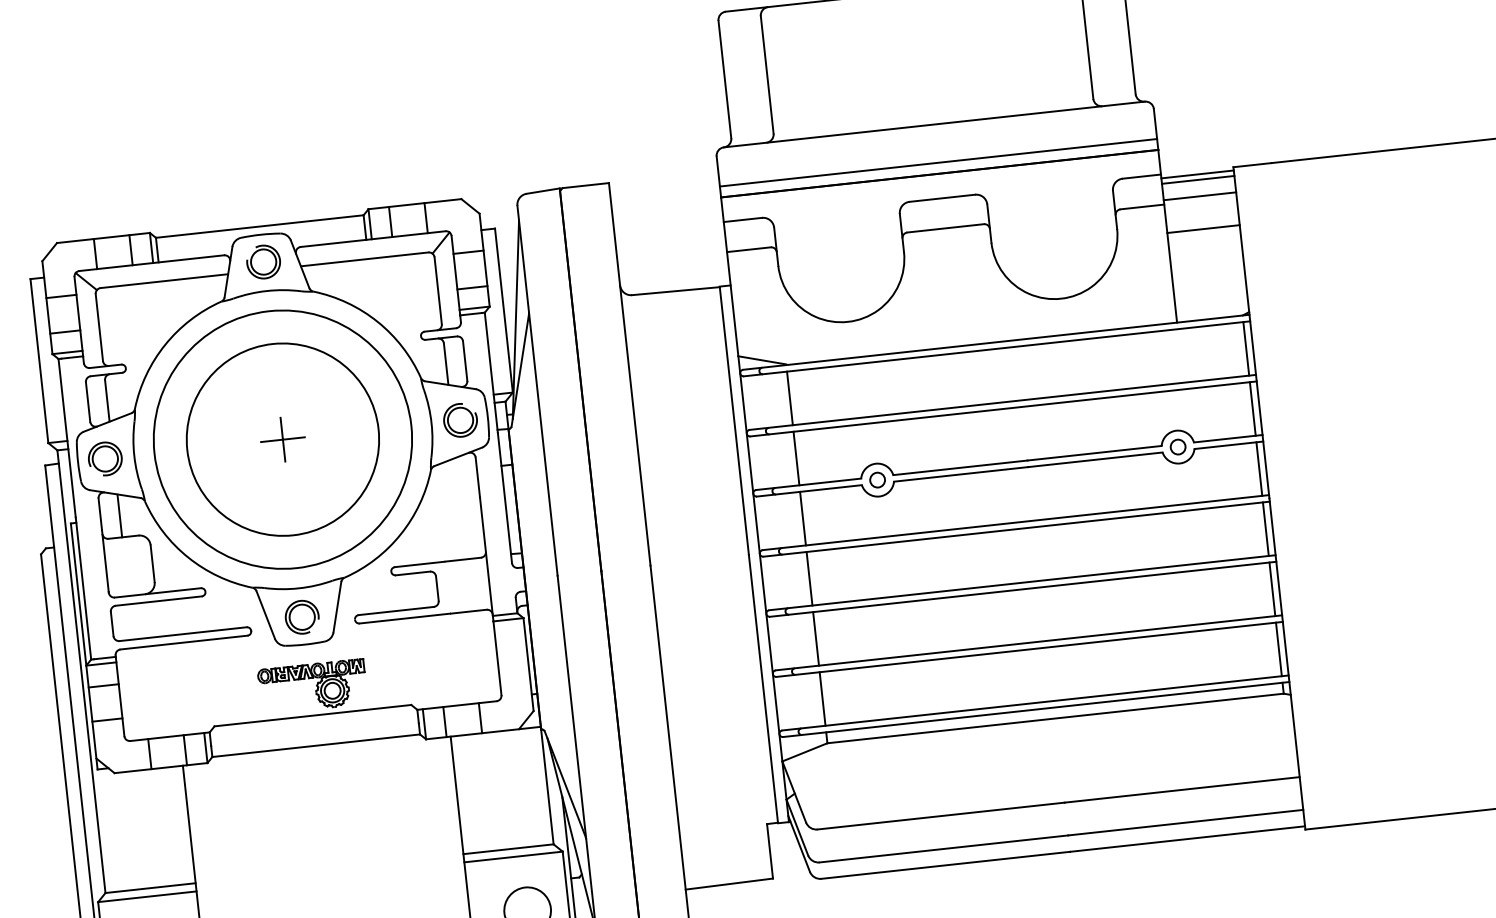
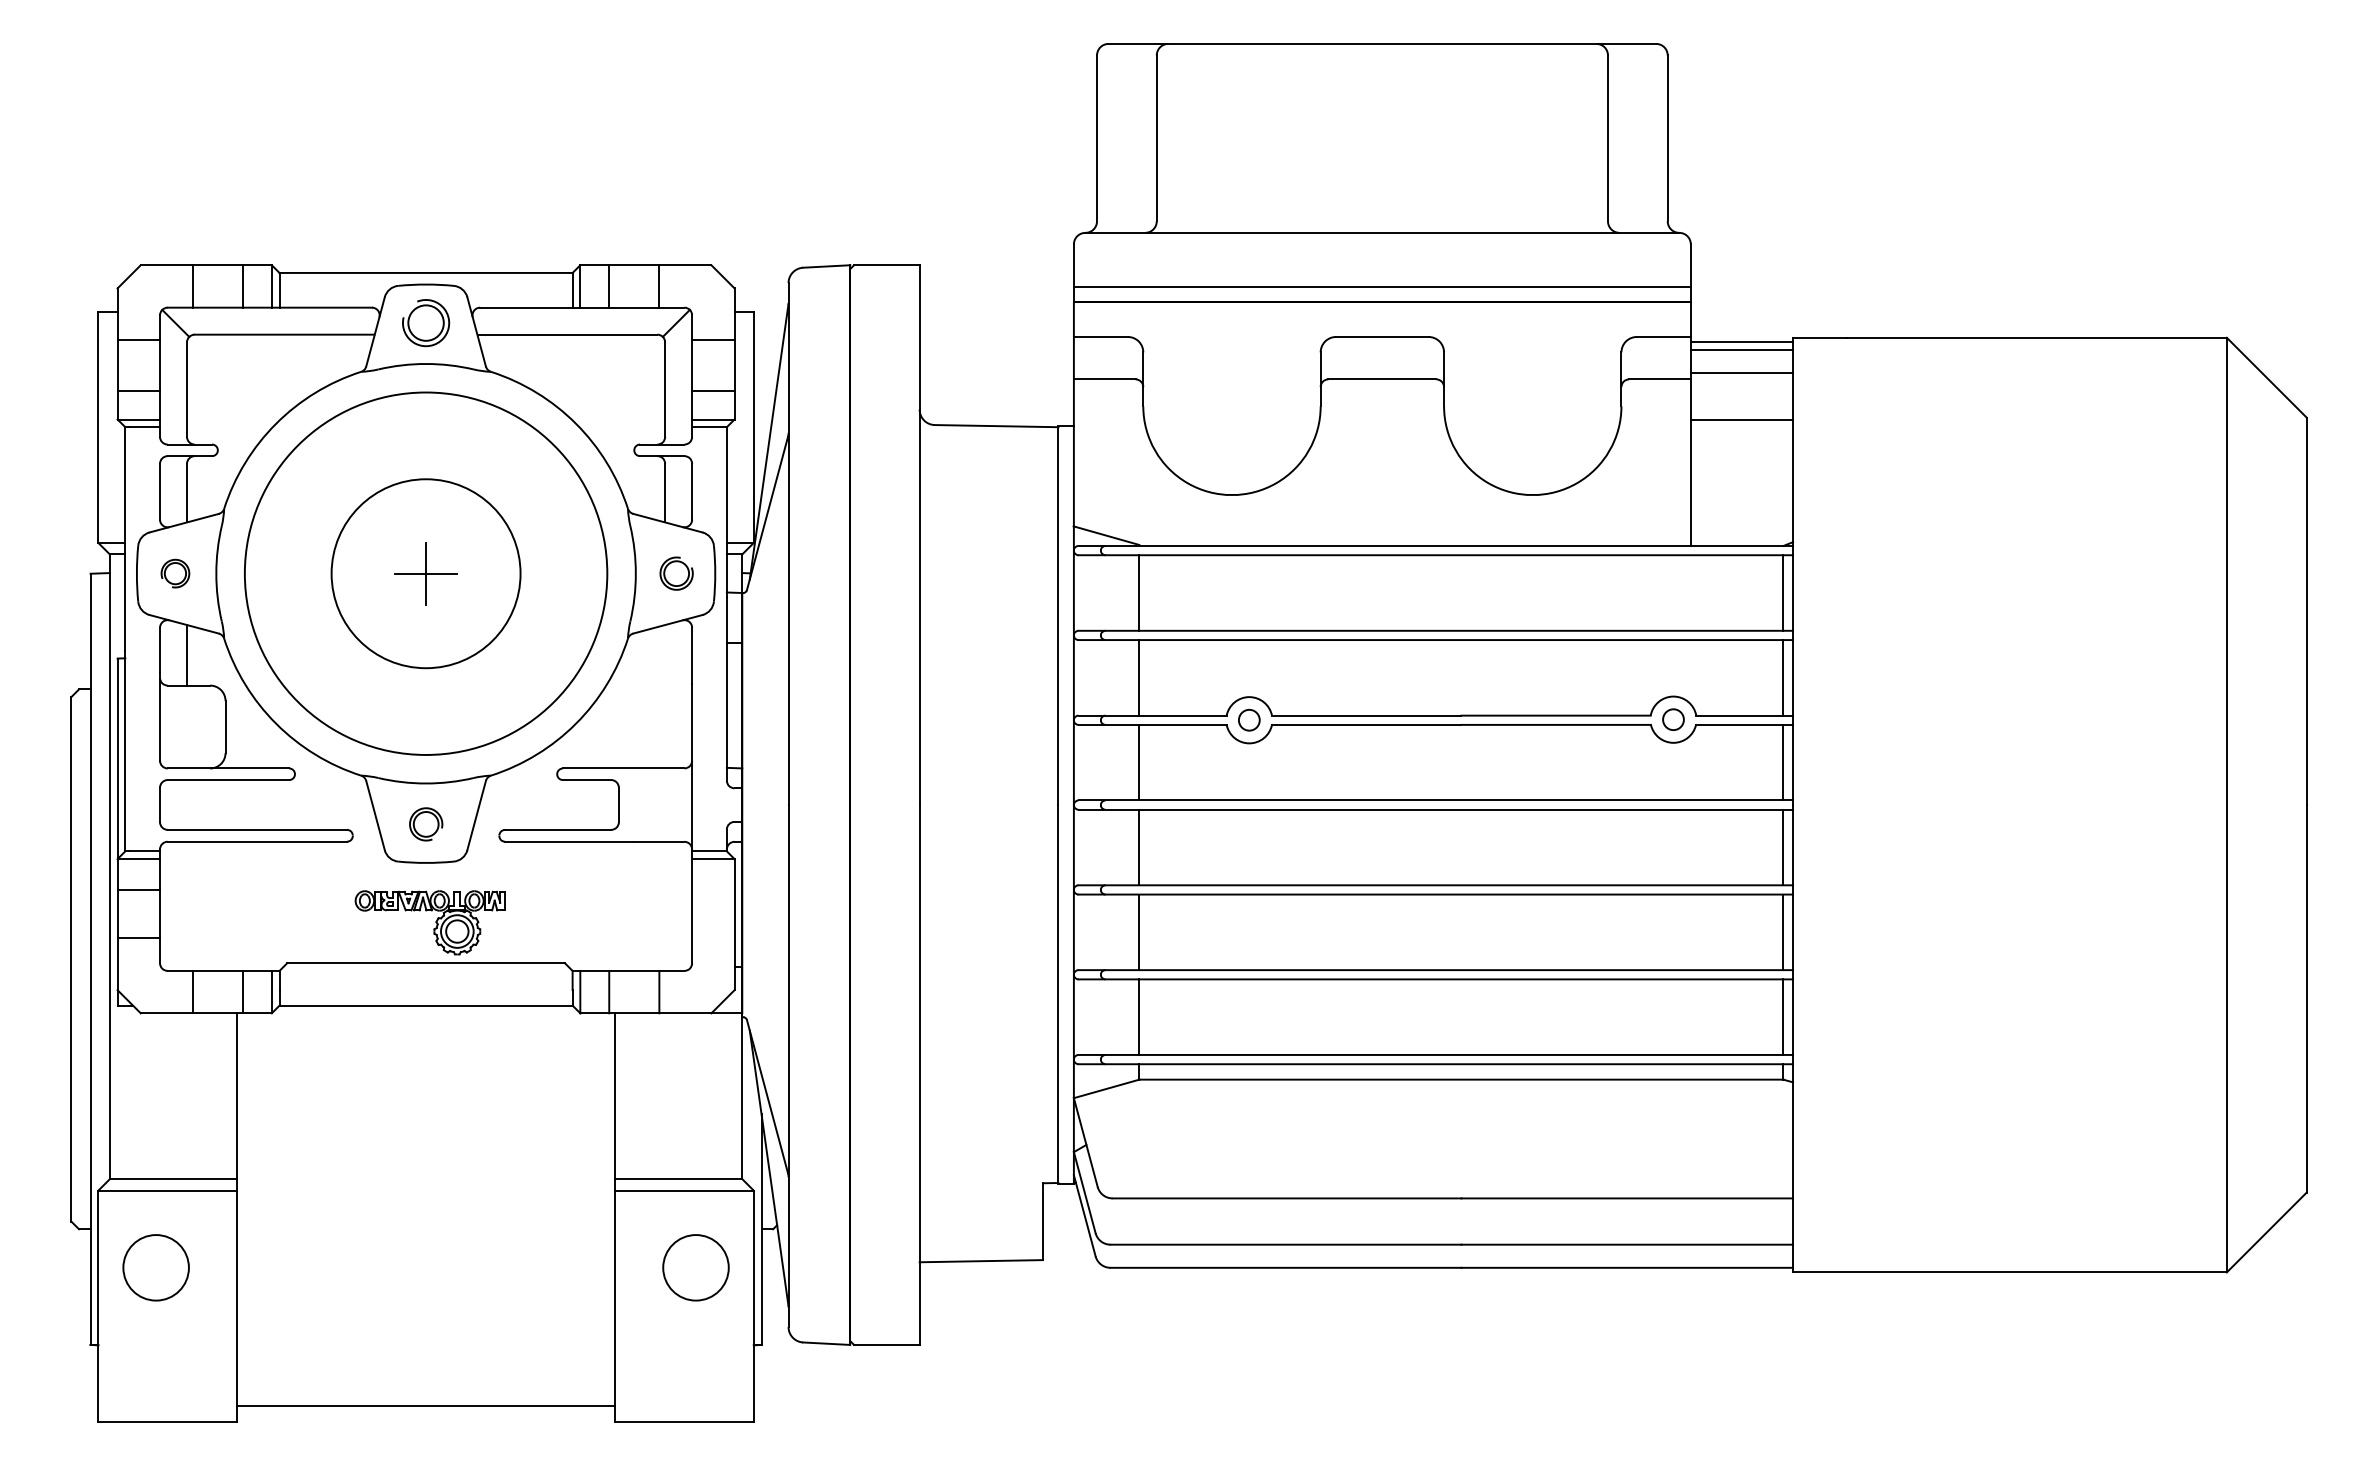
part: (460, 420) -> (676, 573), size x0.7
circle: (283, 439) -> (426, 573), size x0.7
part: (105, 458) -> (175, 573), size x0.6
part: (302, 617) -> (426, 824), size x0.7

